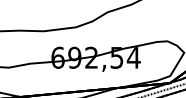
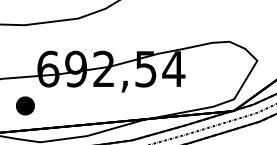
part: (43, 79) -> (24, 105), added

